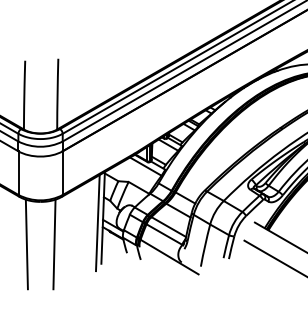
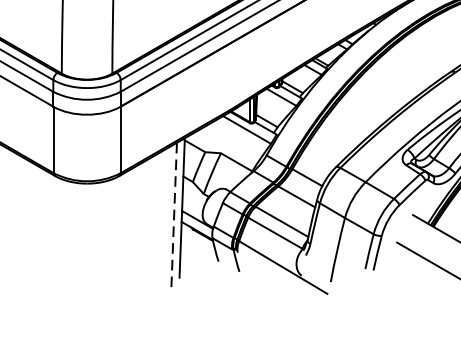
line: (97, 223) -> (173, 216), solid -> dashed
line: (26, 244) -> (65, 248), removed
line: (54, 244) -> (108, 248), removed

